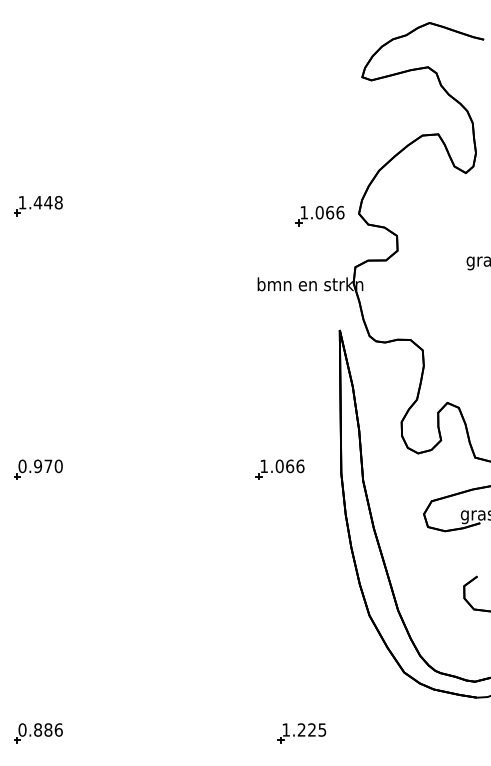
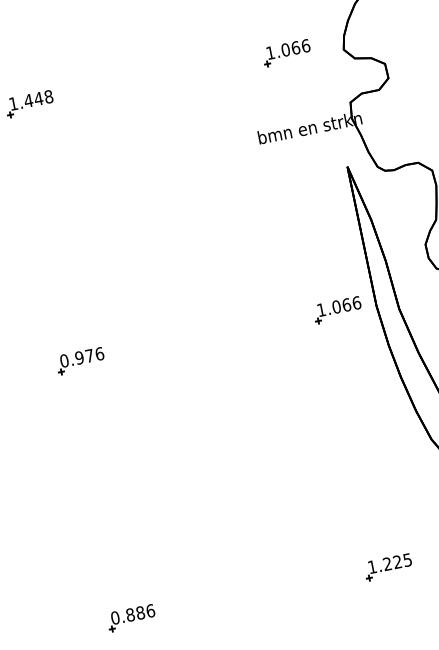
part: (319, 216) -> (286, 53), moved
text: (58, 465) -> (99, 353), 0.970 -> 0.976
part: (279, 469) -> (337, 310), moved

